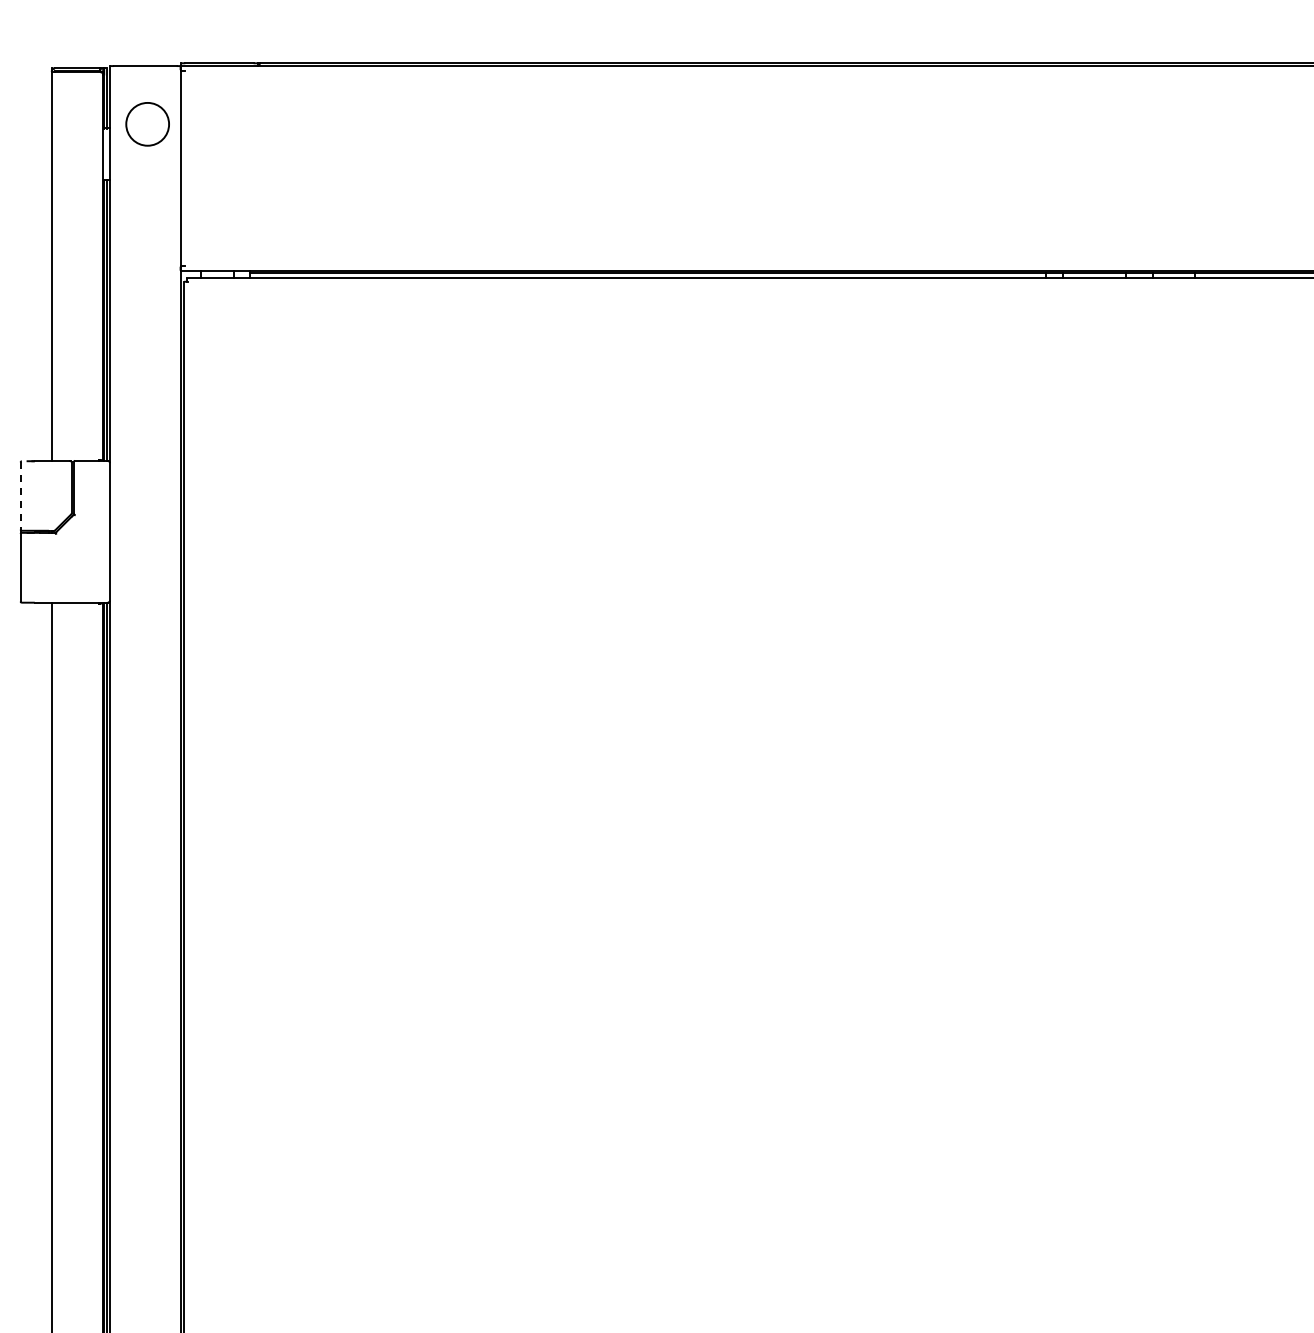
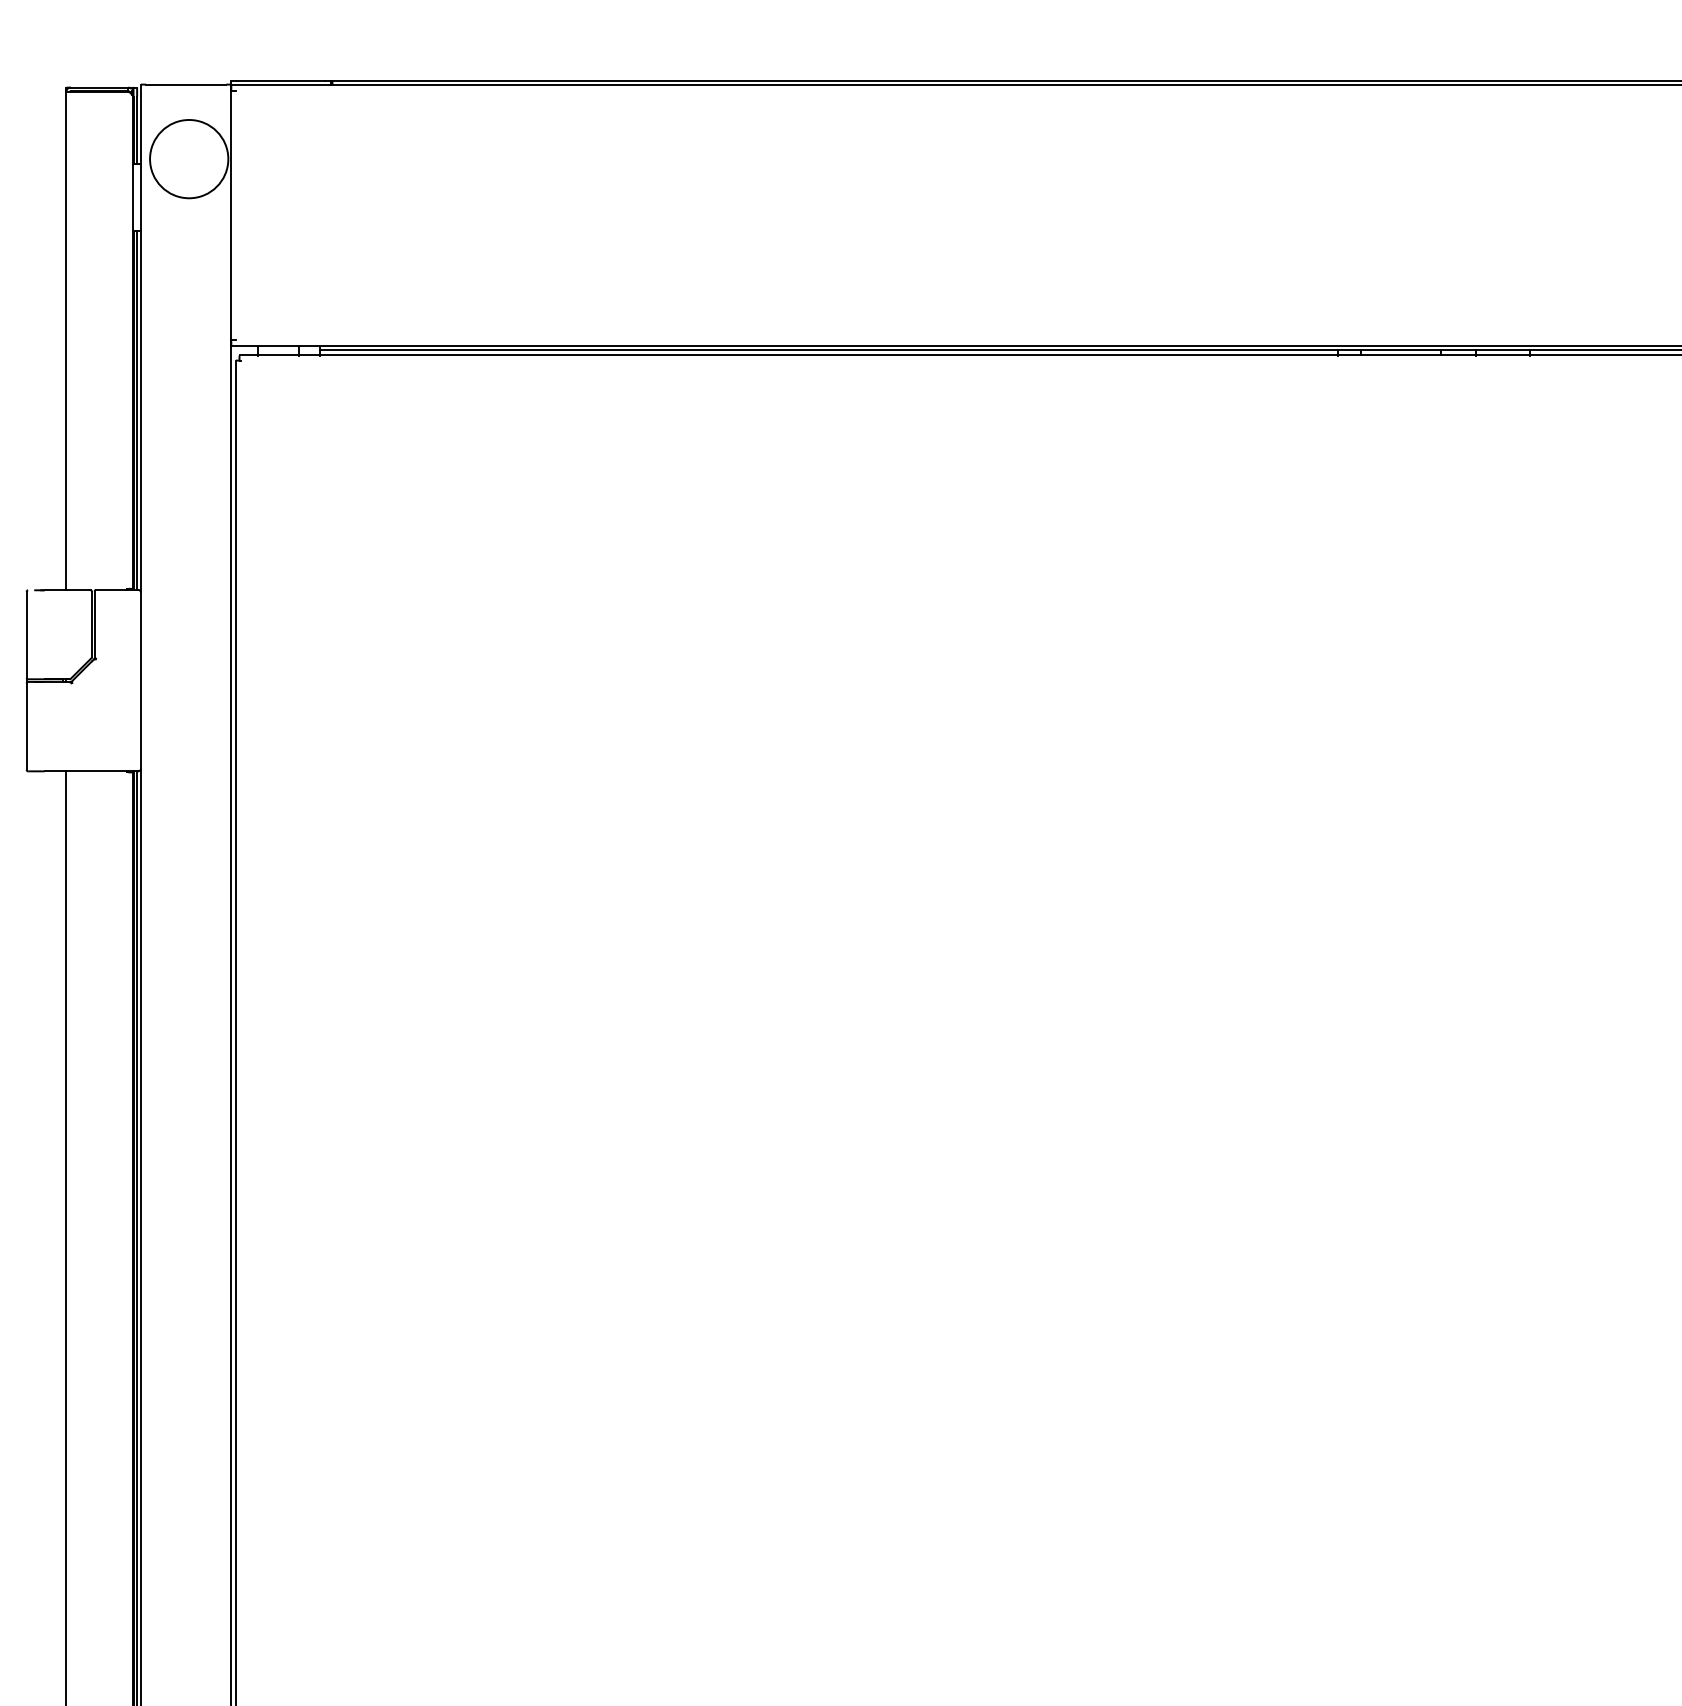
circle: (147, 123) -> (188, 158), size x1.43
line: (20, 495) -> (26, 634), dashed -> solid

